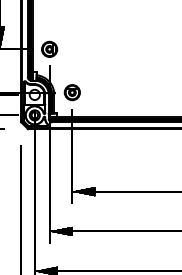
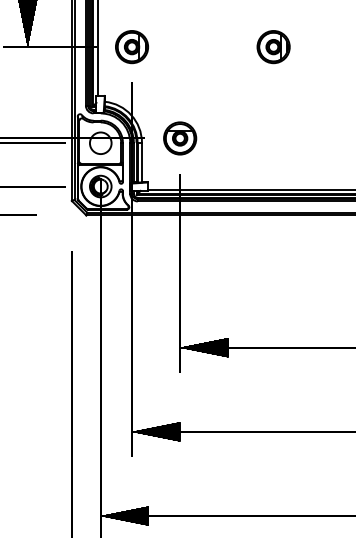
part: (116, 48) -> (273, 45), added

